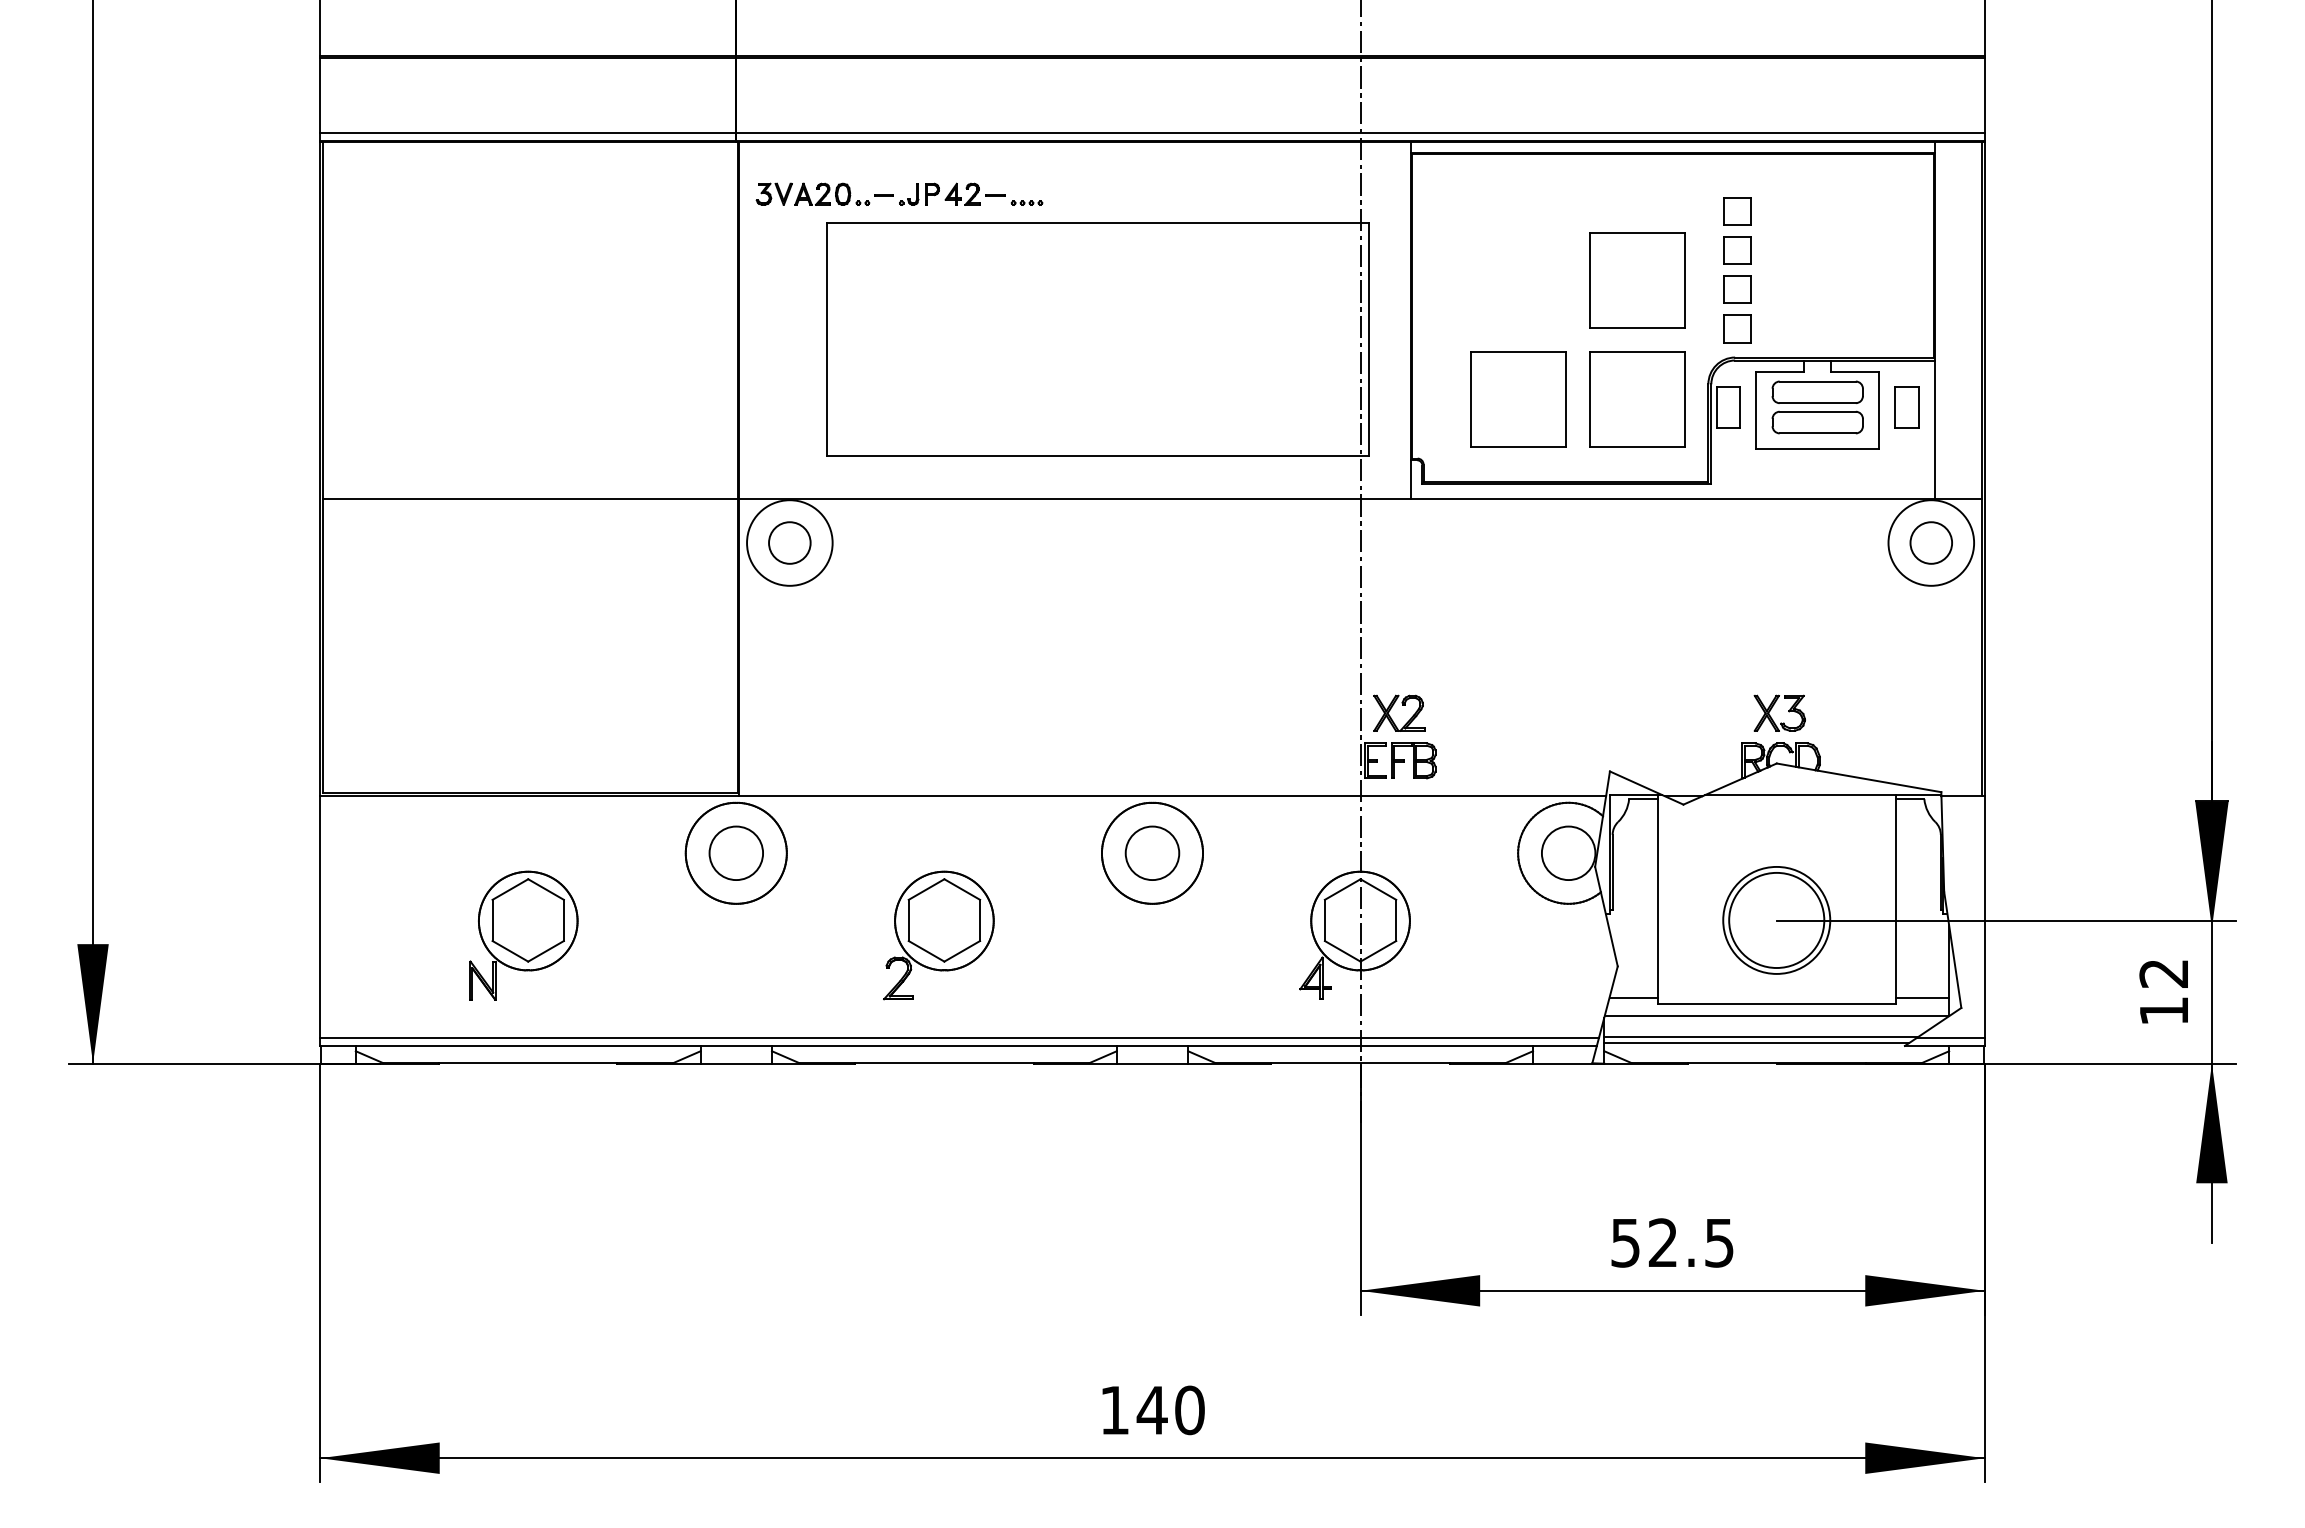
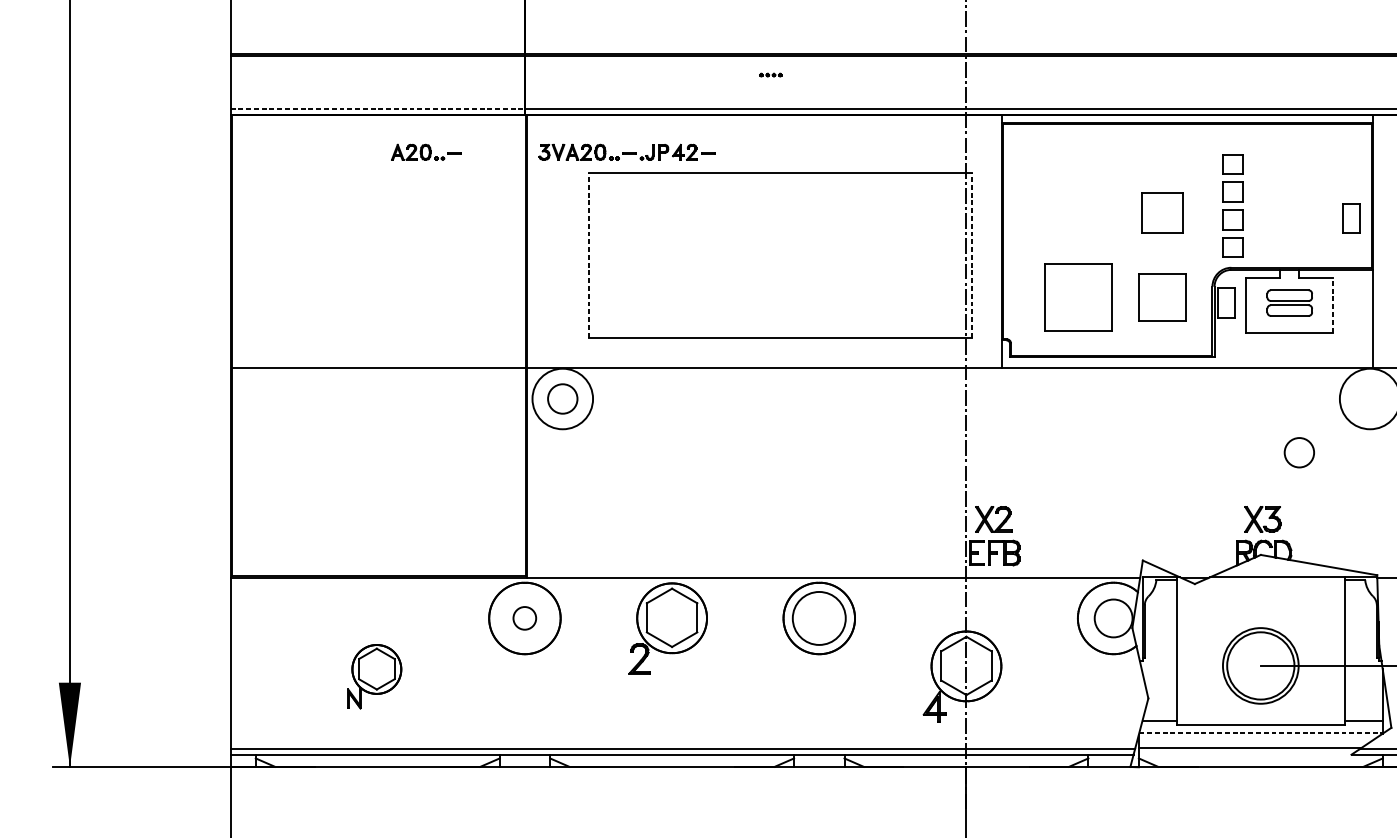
line: (527, 132) -> (377, 108), solid -> dashed
part: (596, 193) -> (426, 151), added
part: (1026, 202) -> (770, 74), moved
part: (1637, 280) -> (1162, 213), size x0.6
line: (826, 339) -> (588, 255), solid -> dashed
line: (1368, 339) -> (972, 255), solid -> dashed
part: (1637, 399) -> (1162, 297), size x0.7
part: (1817, 407) -> (1289, 303), size x0.7
part: (1906, 407) -> (1351, 218), moved
line: (1879, 410) -> (1333, 305), solid -> dashed
circle: (1930, 542) -> (1298, 452), moved
circle: (735, 852) -> (524, 617), size x0.6
circle: (1152, 853) -> (819, 618), size x1.4
part: (523, 935) -> (374, 676), size x0.7
part: (938, 935) -> (667, 628), moved
line: (1777, 1015) -> (1261, 733), solid -> dashed
line: (1756, 1042) -> (1246, 752), removed

